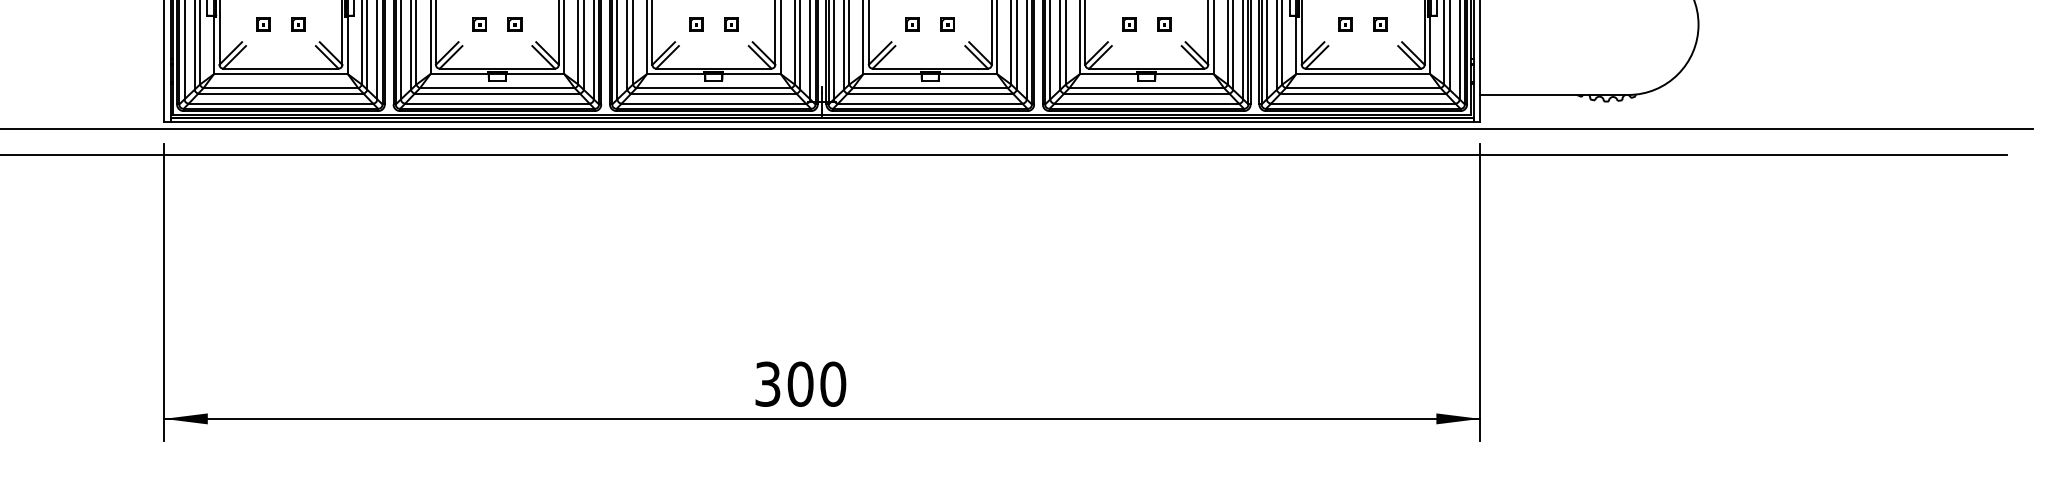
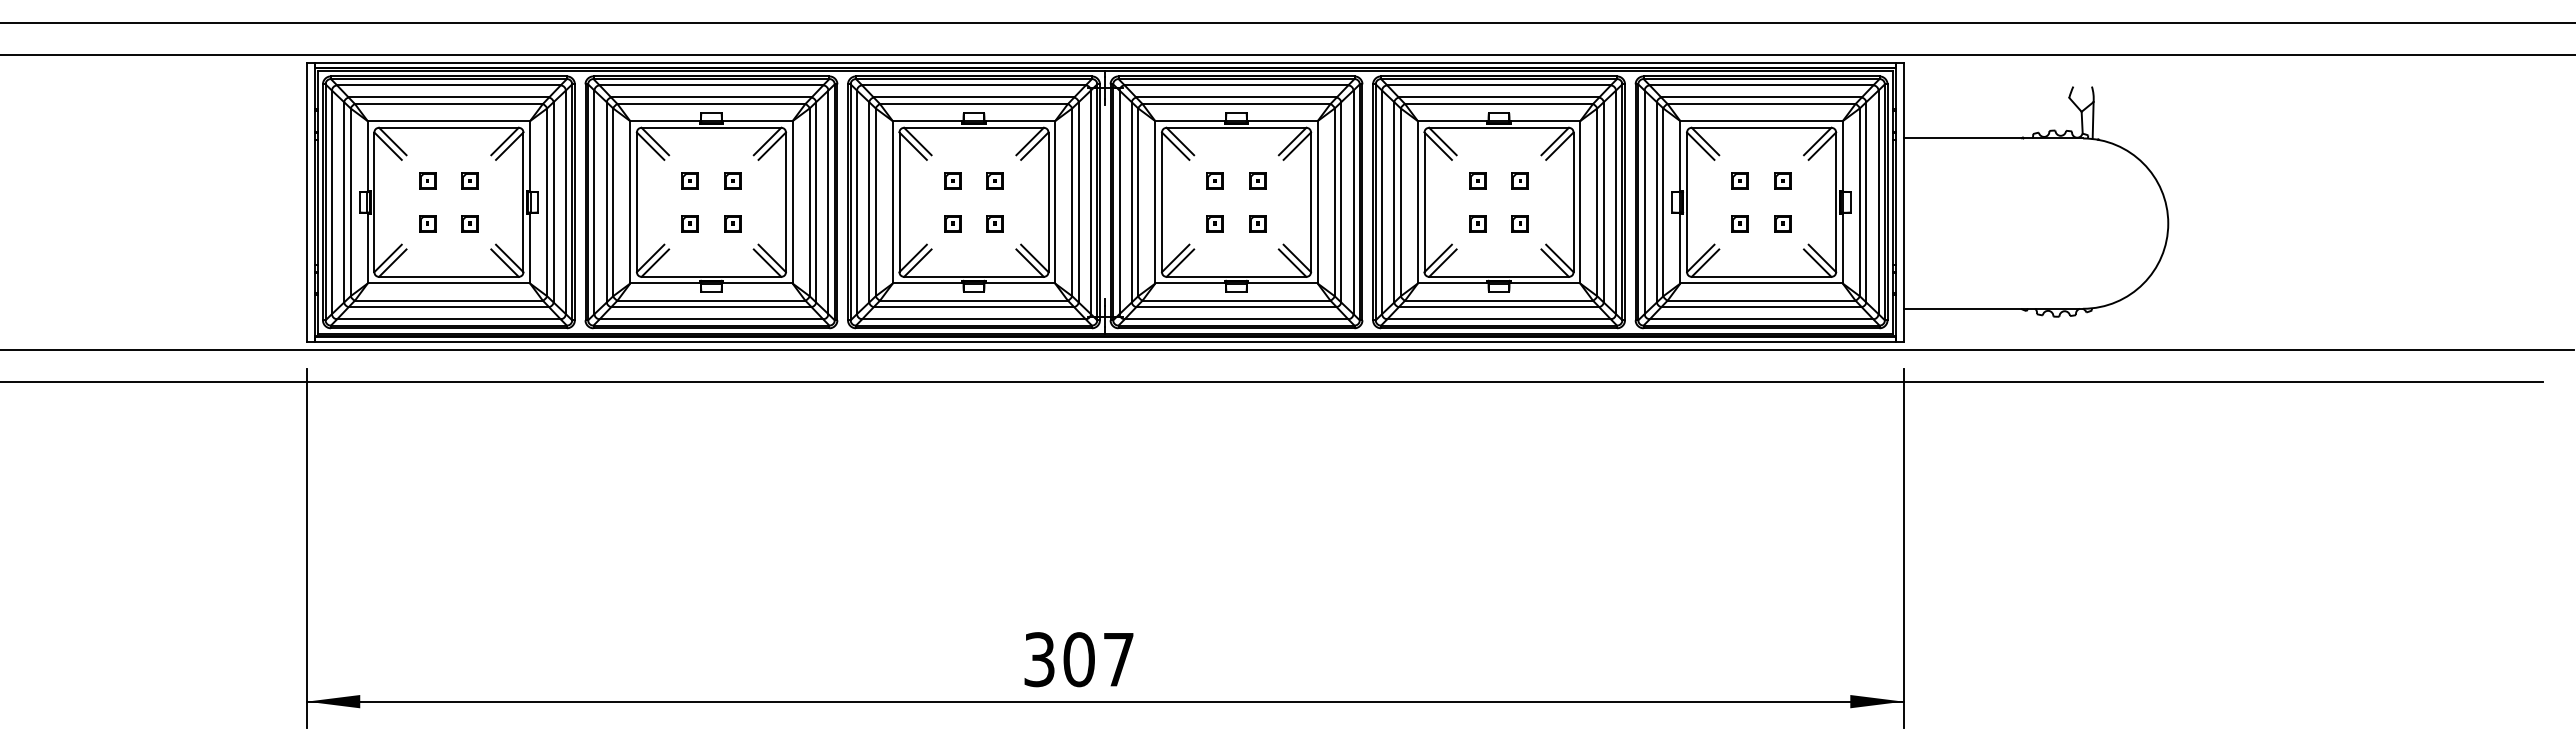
text: (833, 384) -> (1118, 659), 300 -> 307

